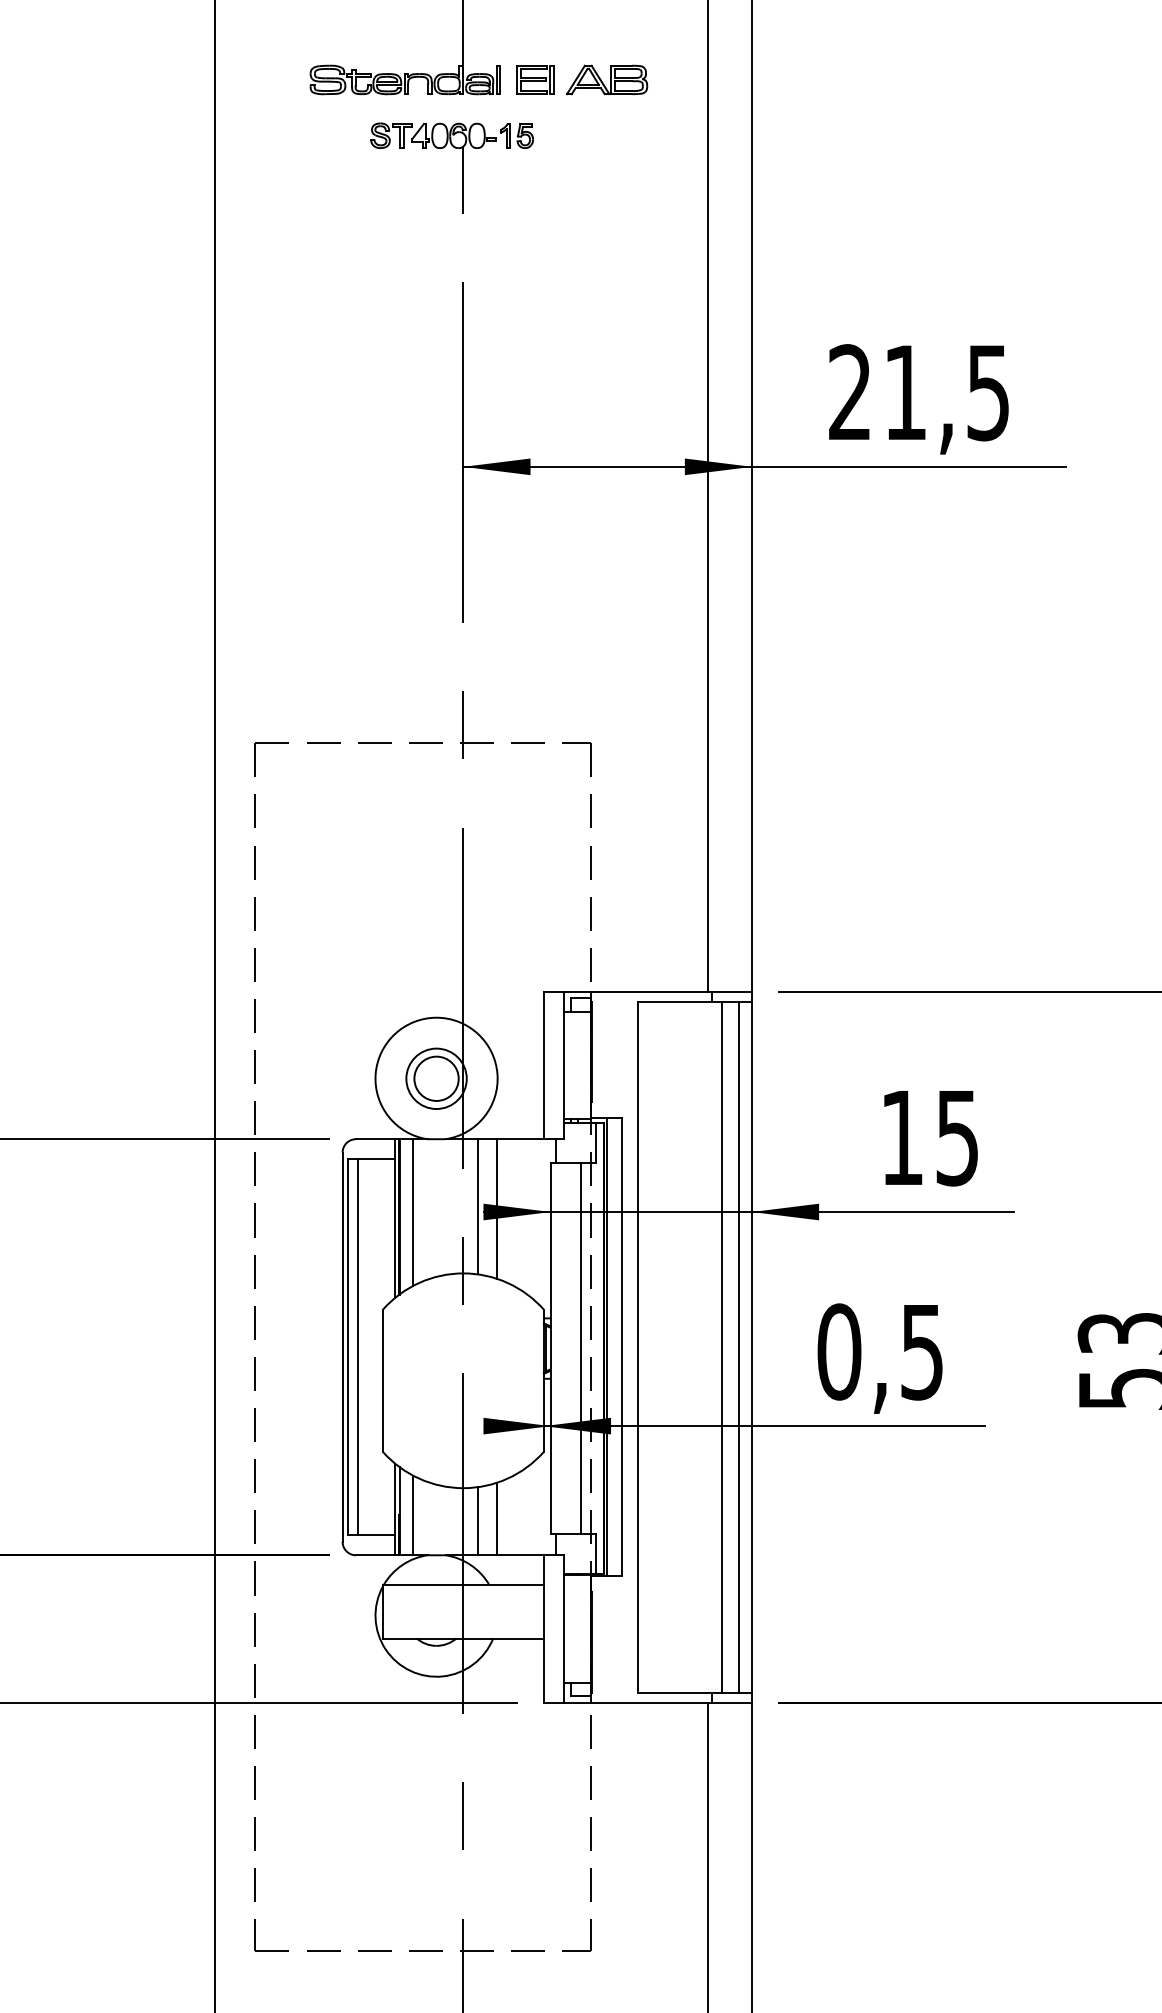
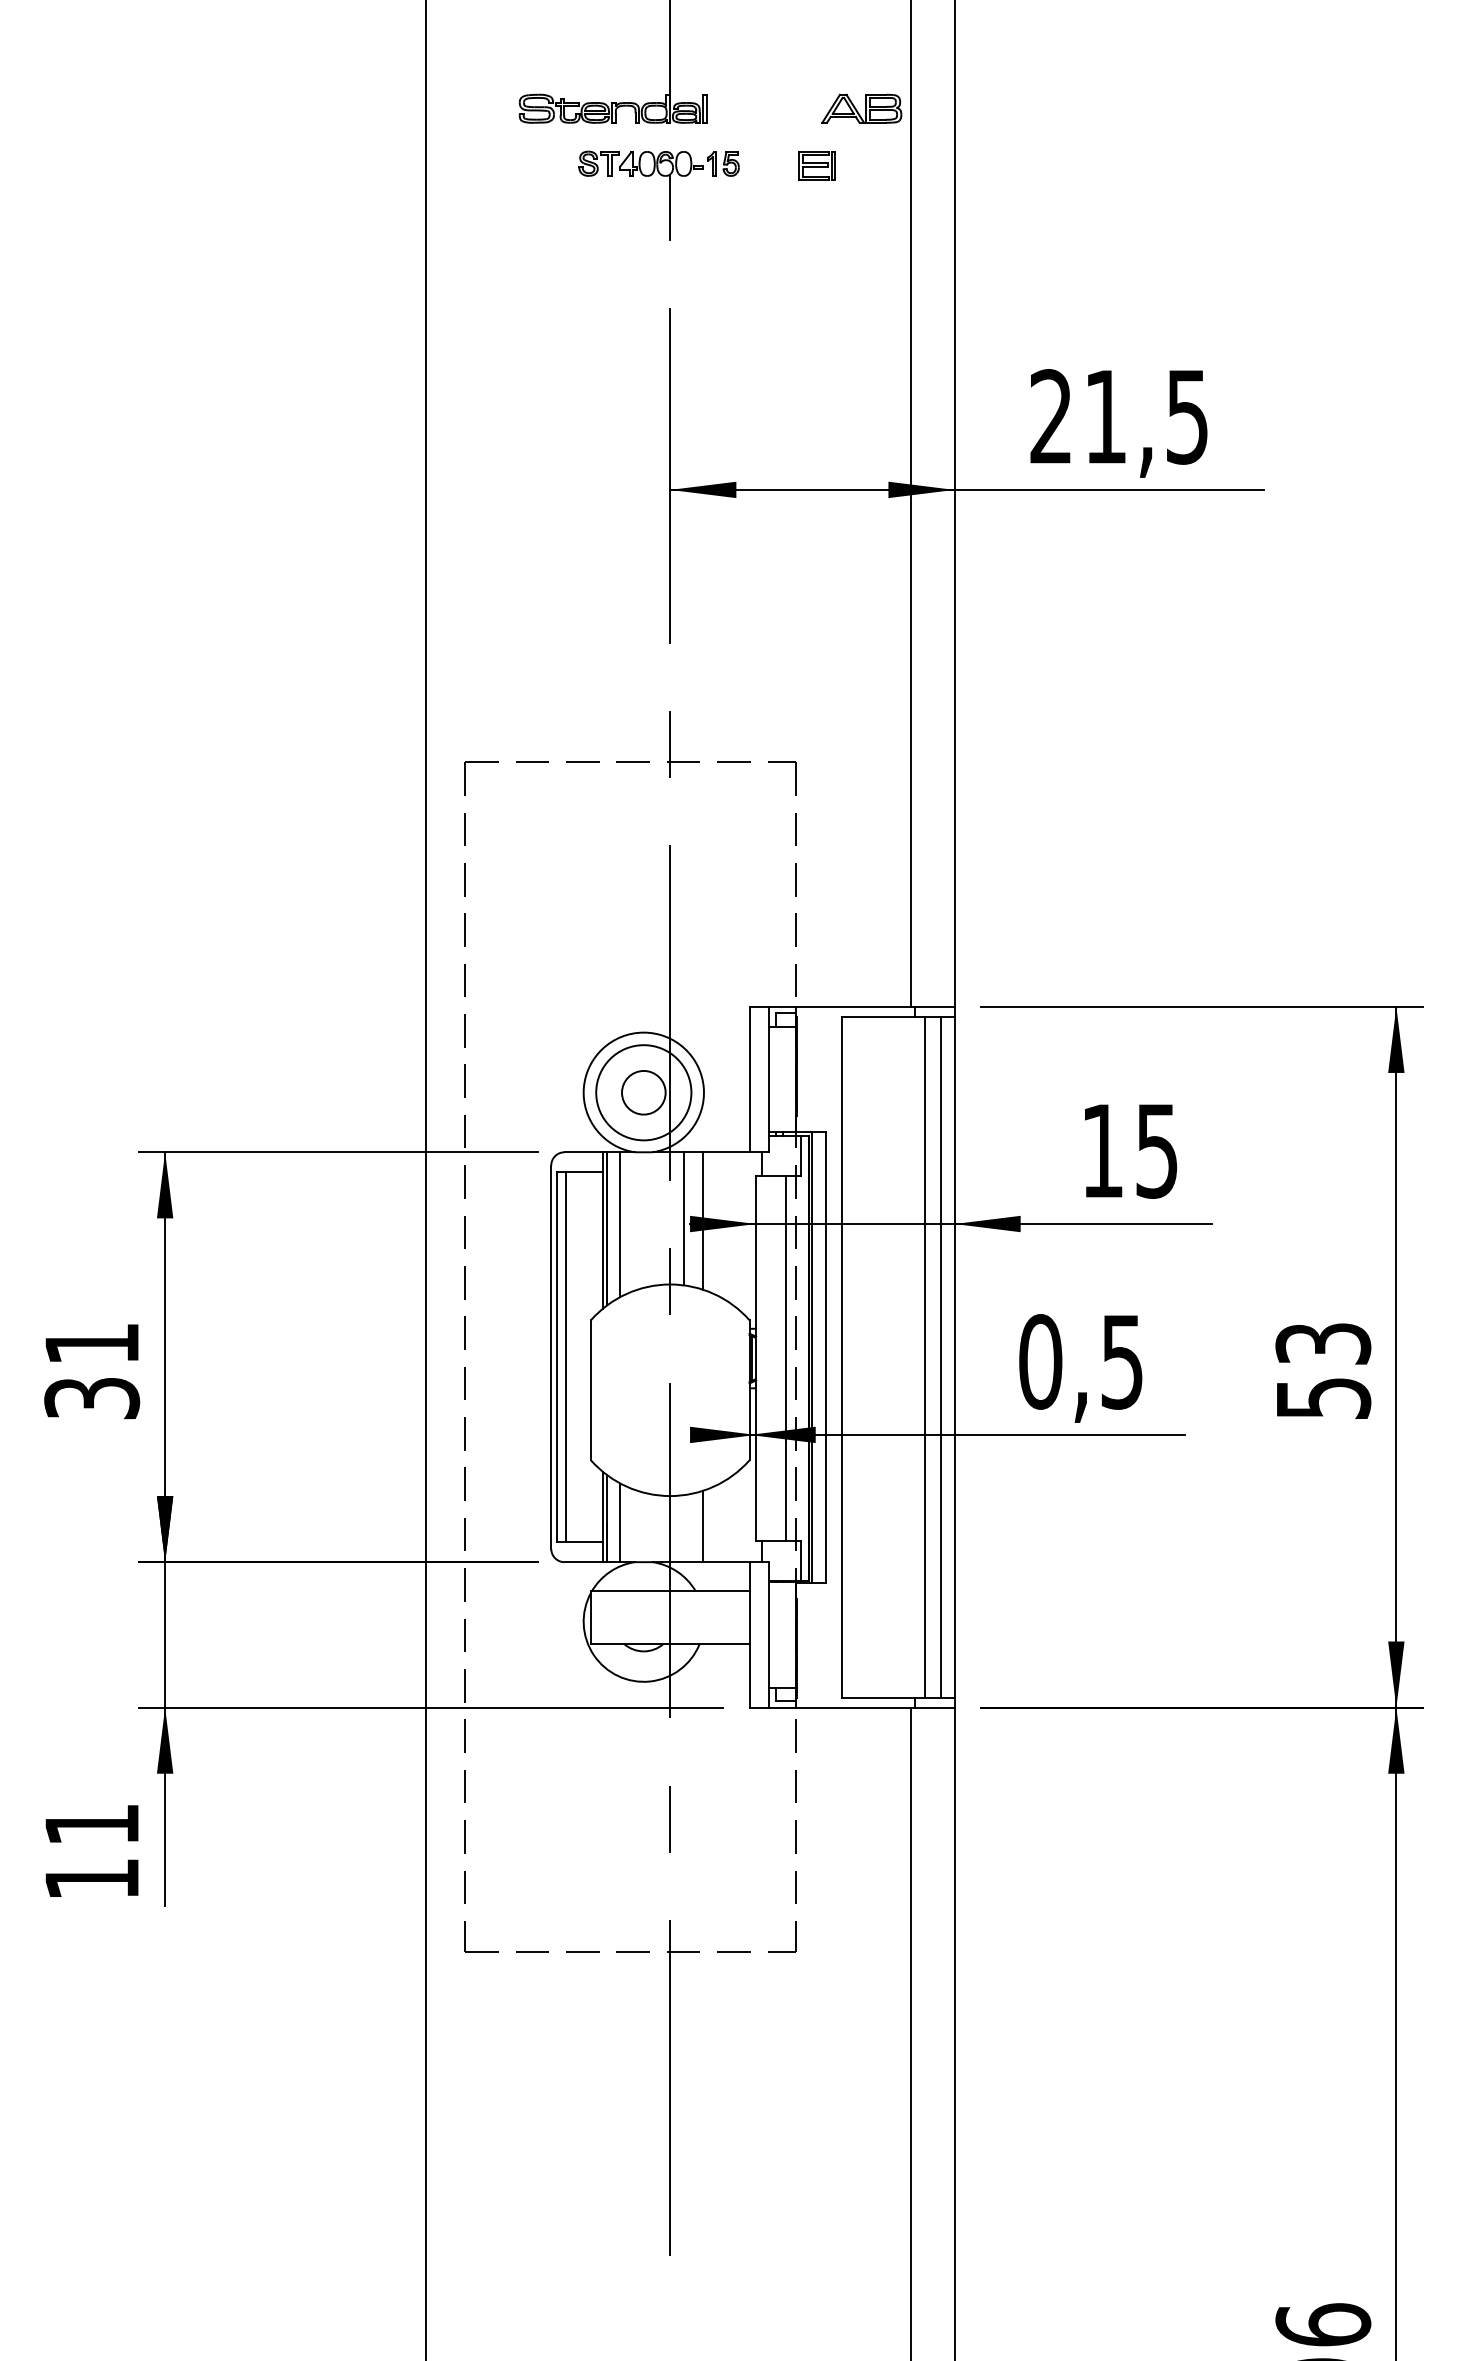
part: (534, 79) -> (816, 165), moved
part: (606, 79) -> (861, 108), moved
circle: (436, 1078) -> (643, 1092), size x1.6
line: (477, 1521) -> (684, 1528), removed

